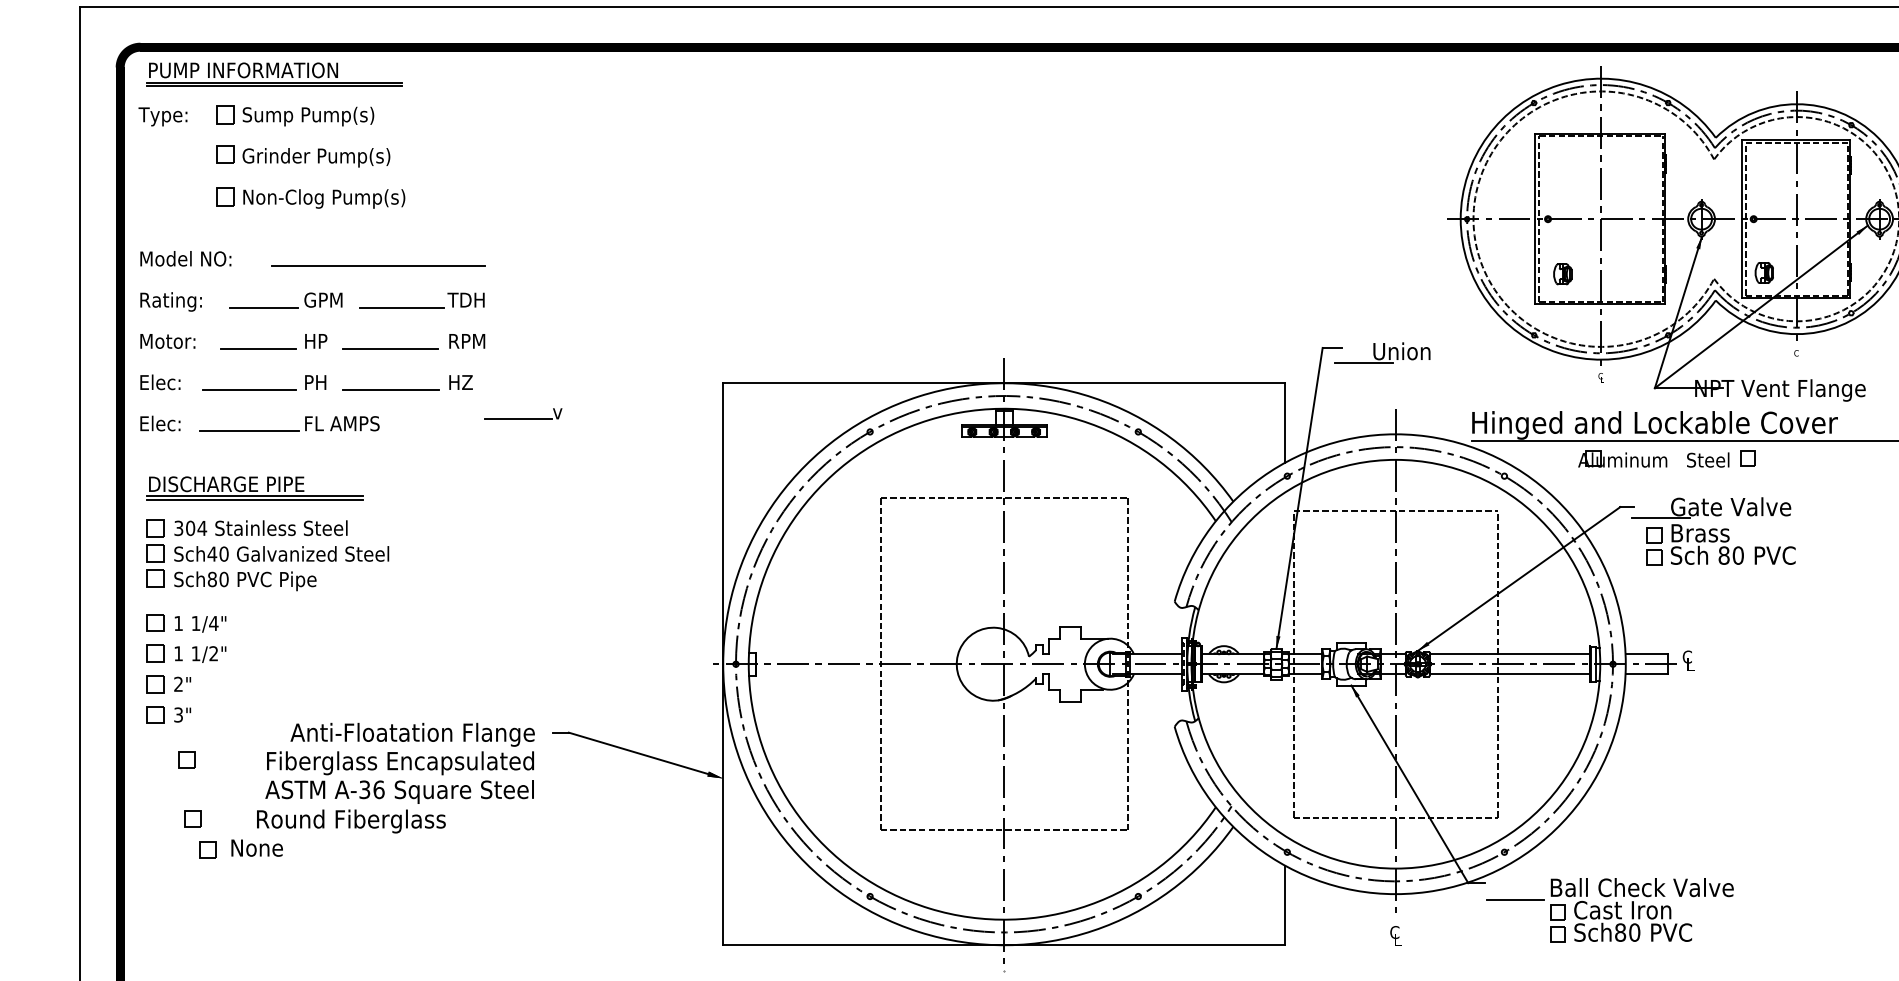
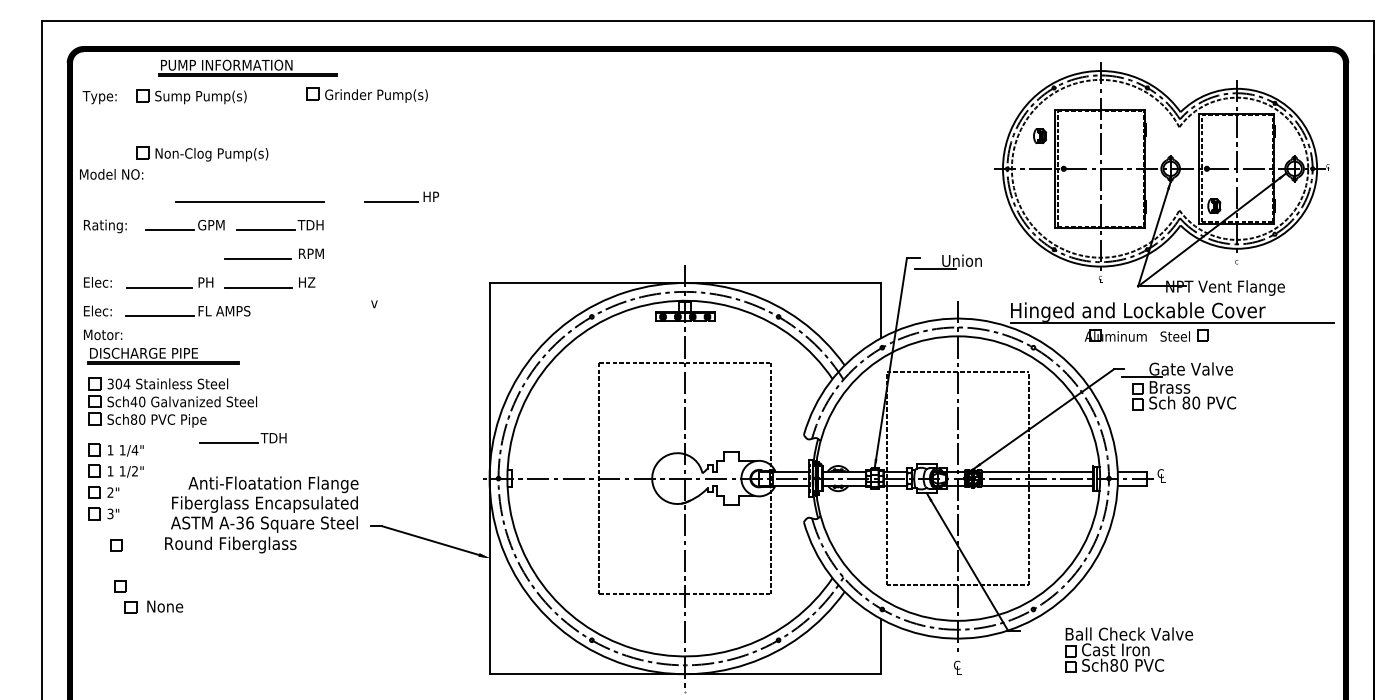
part: (273, 73) -> (247, 67), moved
part: (302, 155) -> (366, 94), moved
text: (185, 258) -> (111, 174), moved
part: (1561, 274) -> (1039, 136), moved
text: (168, 340) -> (103, 334), moved
part: (273, 340) -> (401, 196), moved
line: (517, 419) -> (346, 308), removed
part: (368, 606) -> (242, 438), added
text: (395, 777) -> (261, 514), moved
line: (1514, 899) -> (1040, 642), removed

